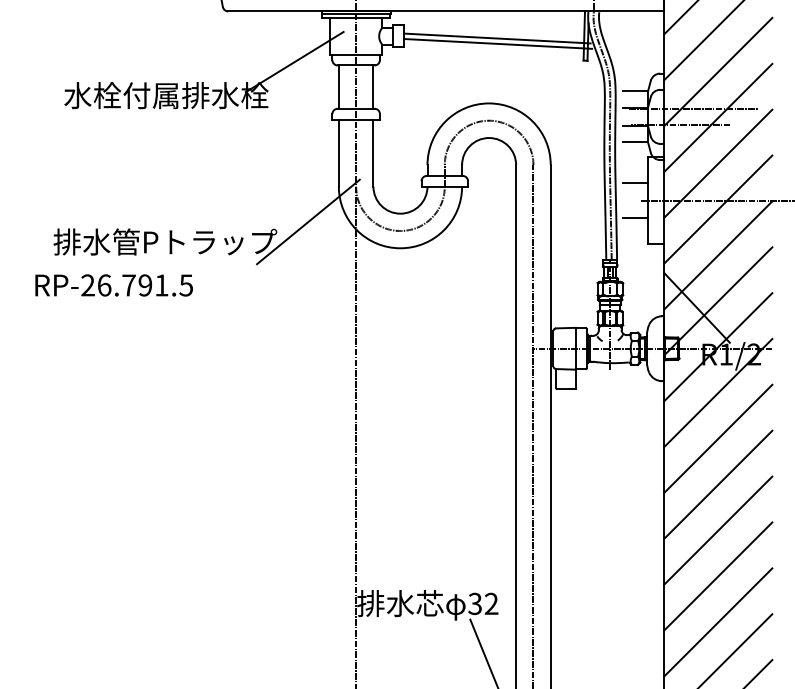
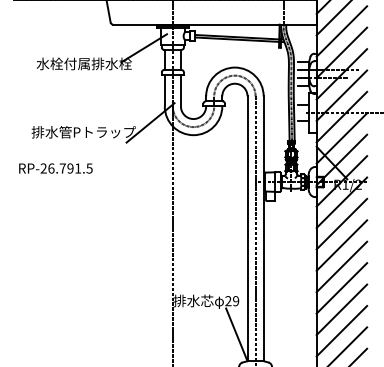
text: (113, 285) -> (55, 168), moved
text: (483, 604) -> (232, 301), 32 -> 29

